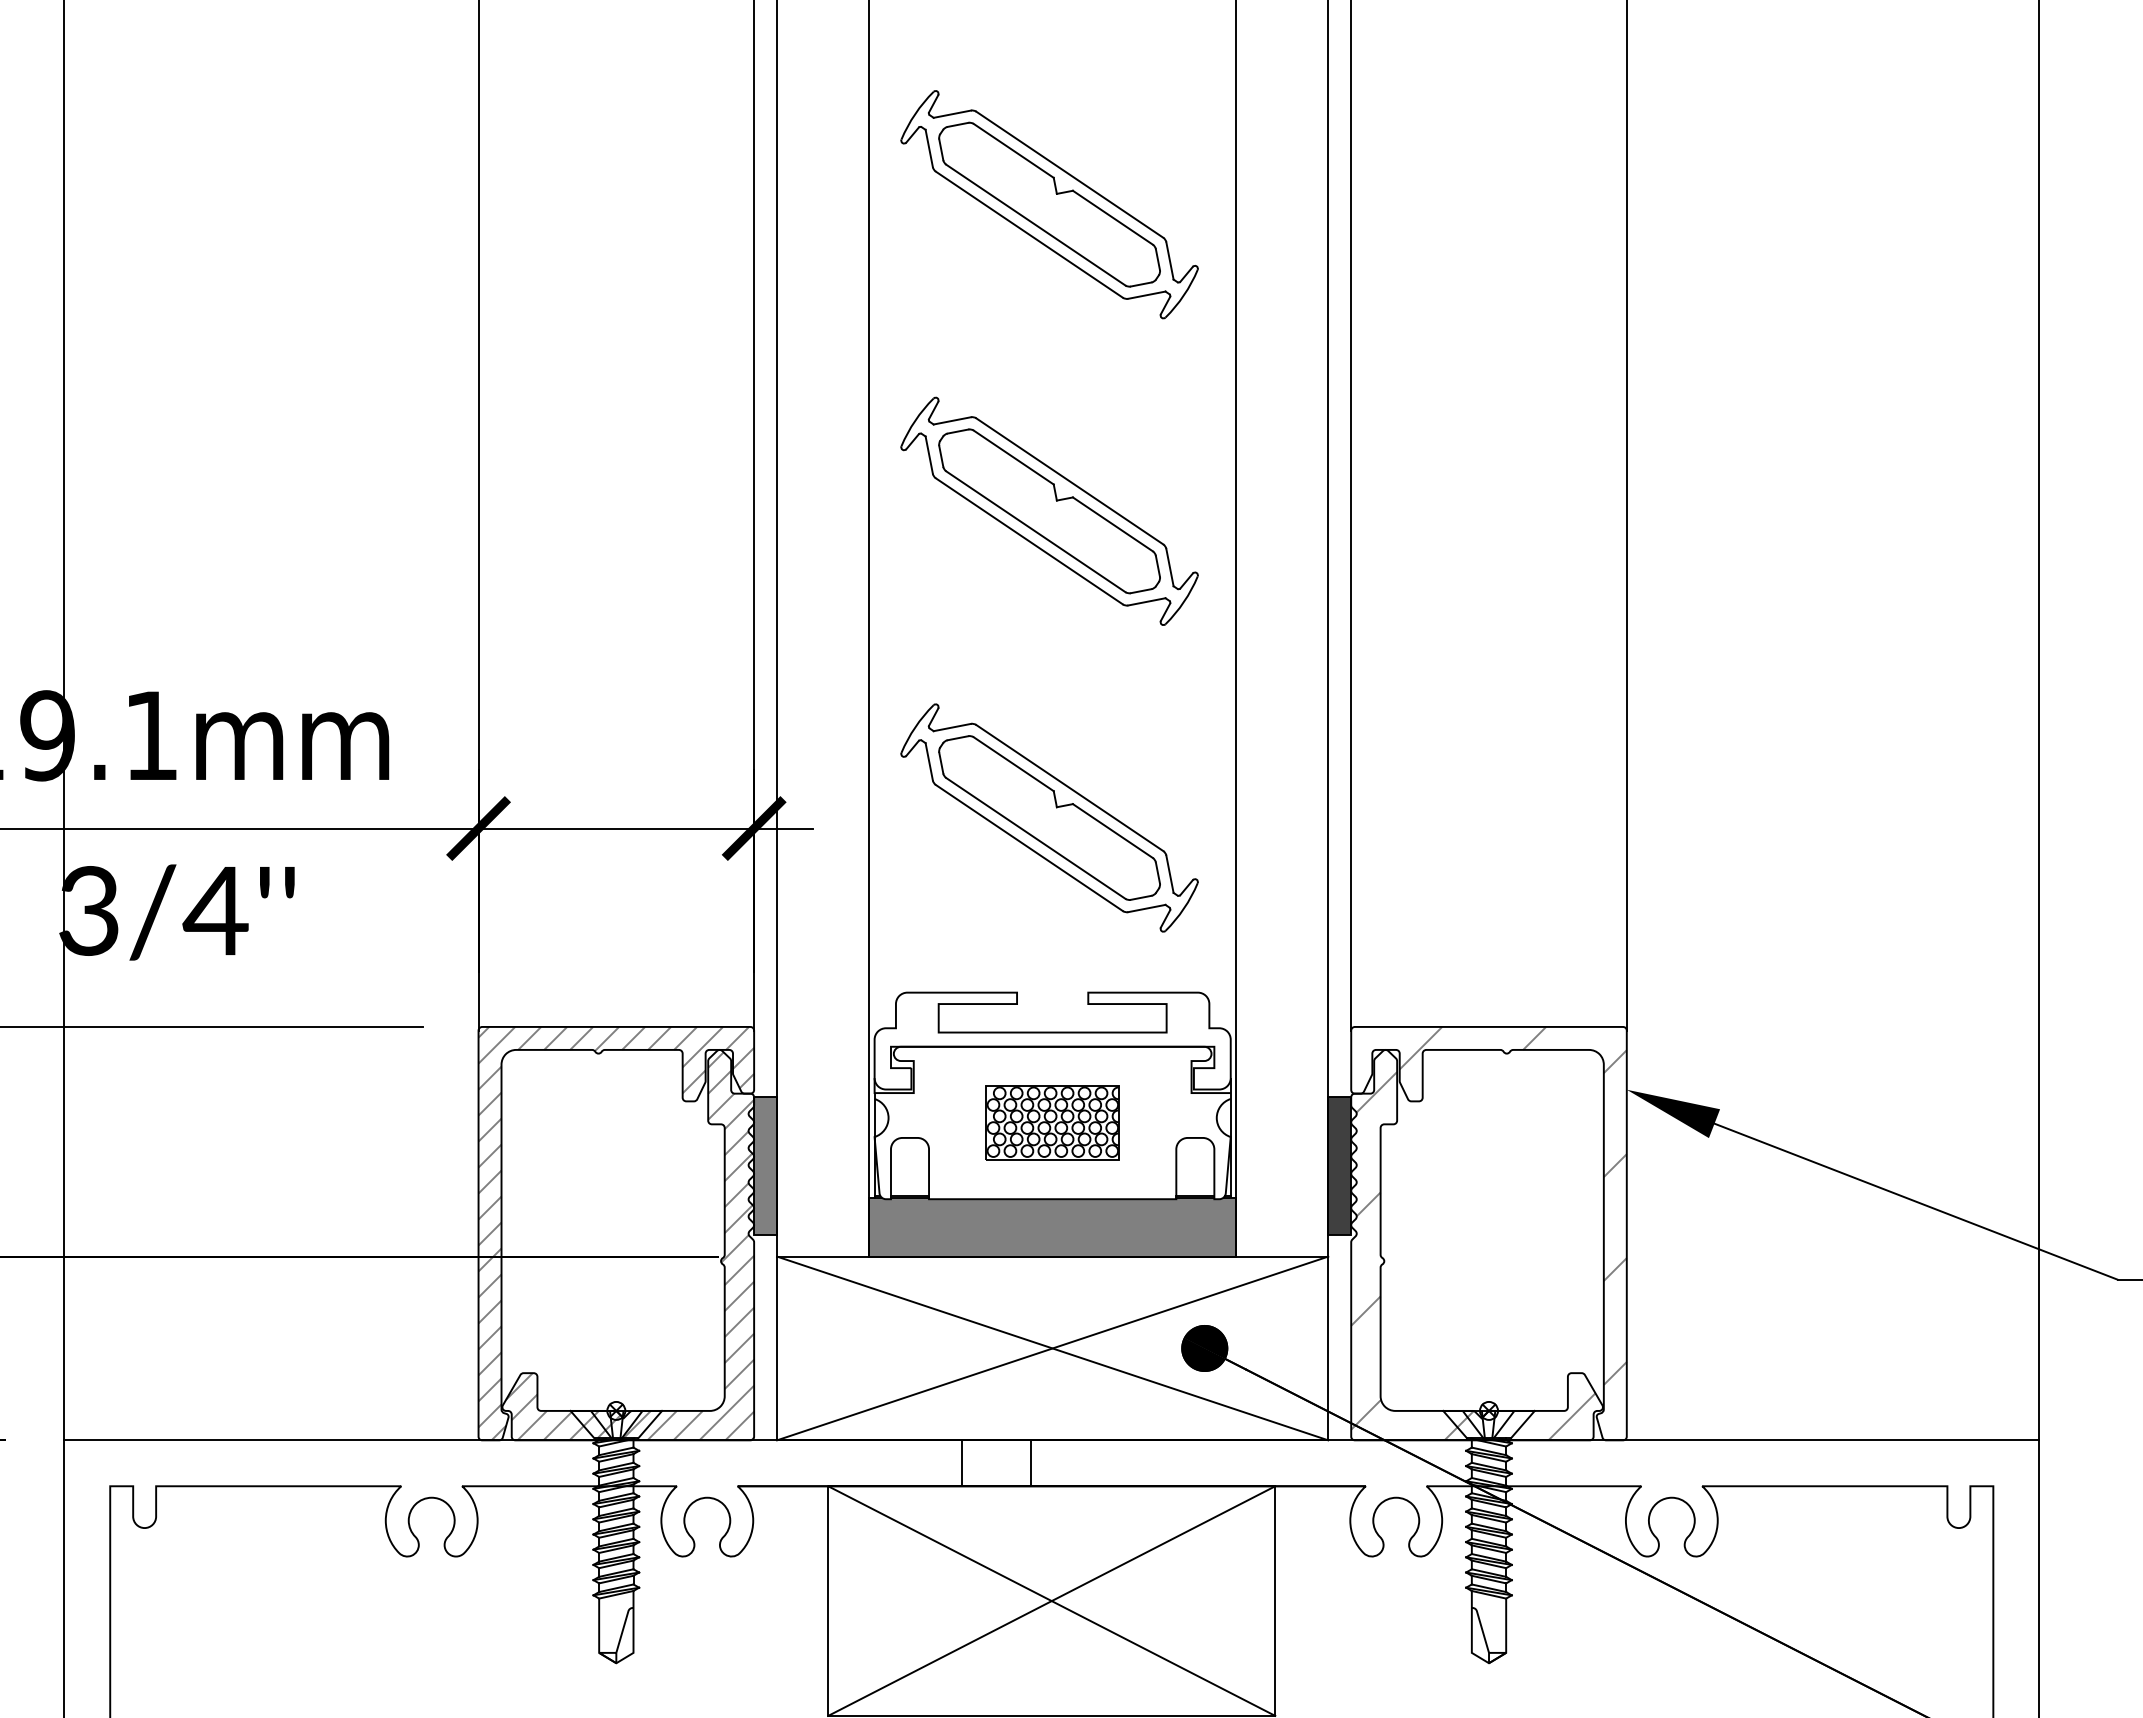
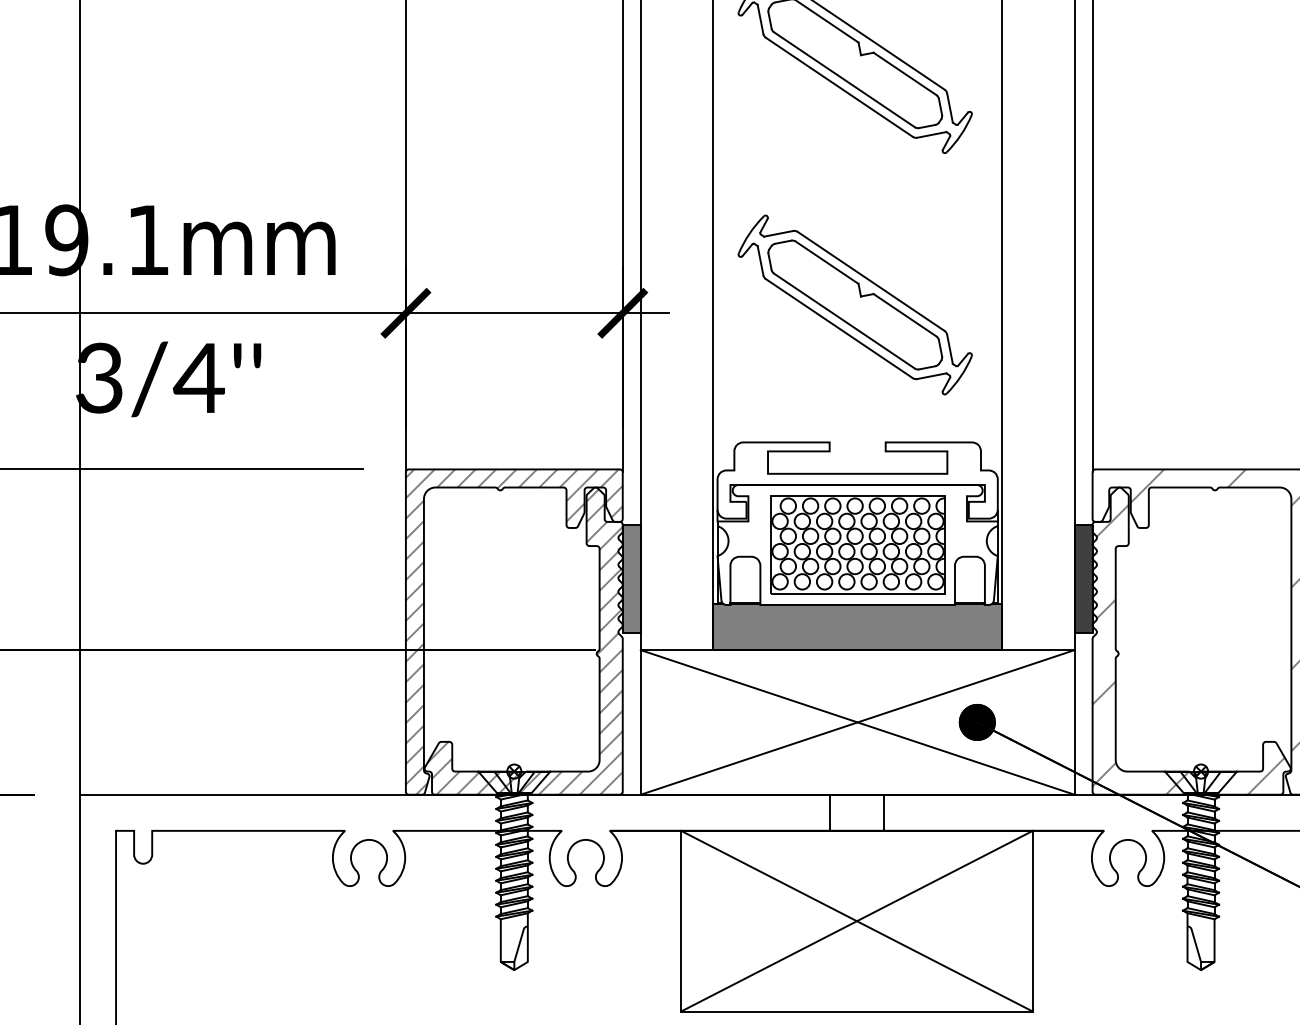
part: (1052, 1122) -> (857, 544), size x1.67
line: (962, 1463) -> (830, 812), moved
line: (1031, 1463) -> (884, 812), moved

